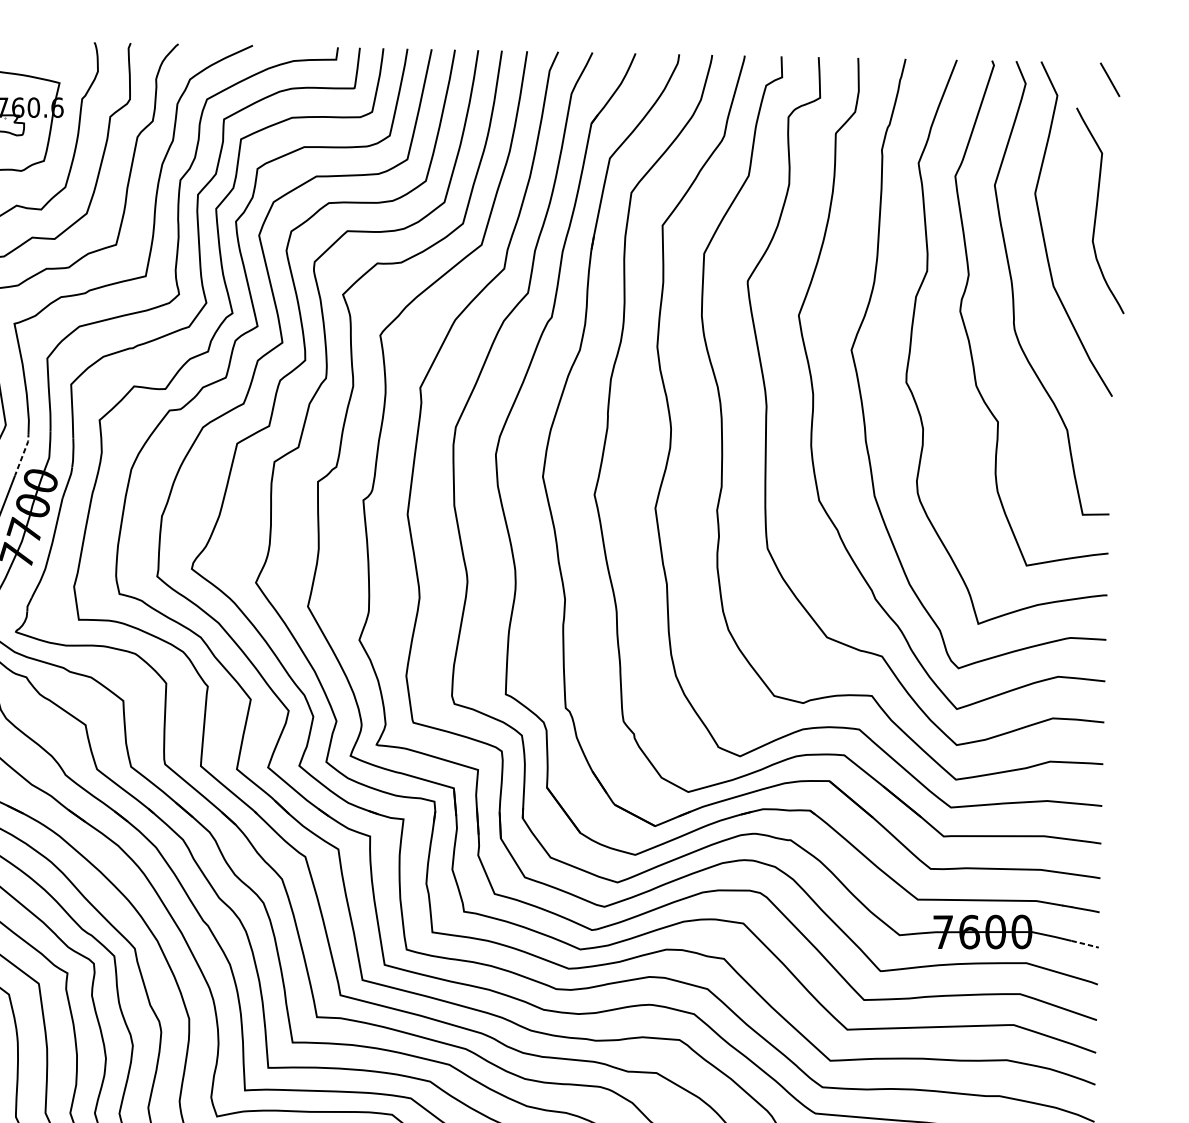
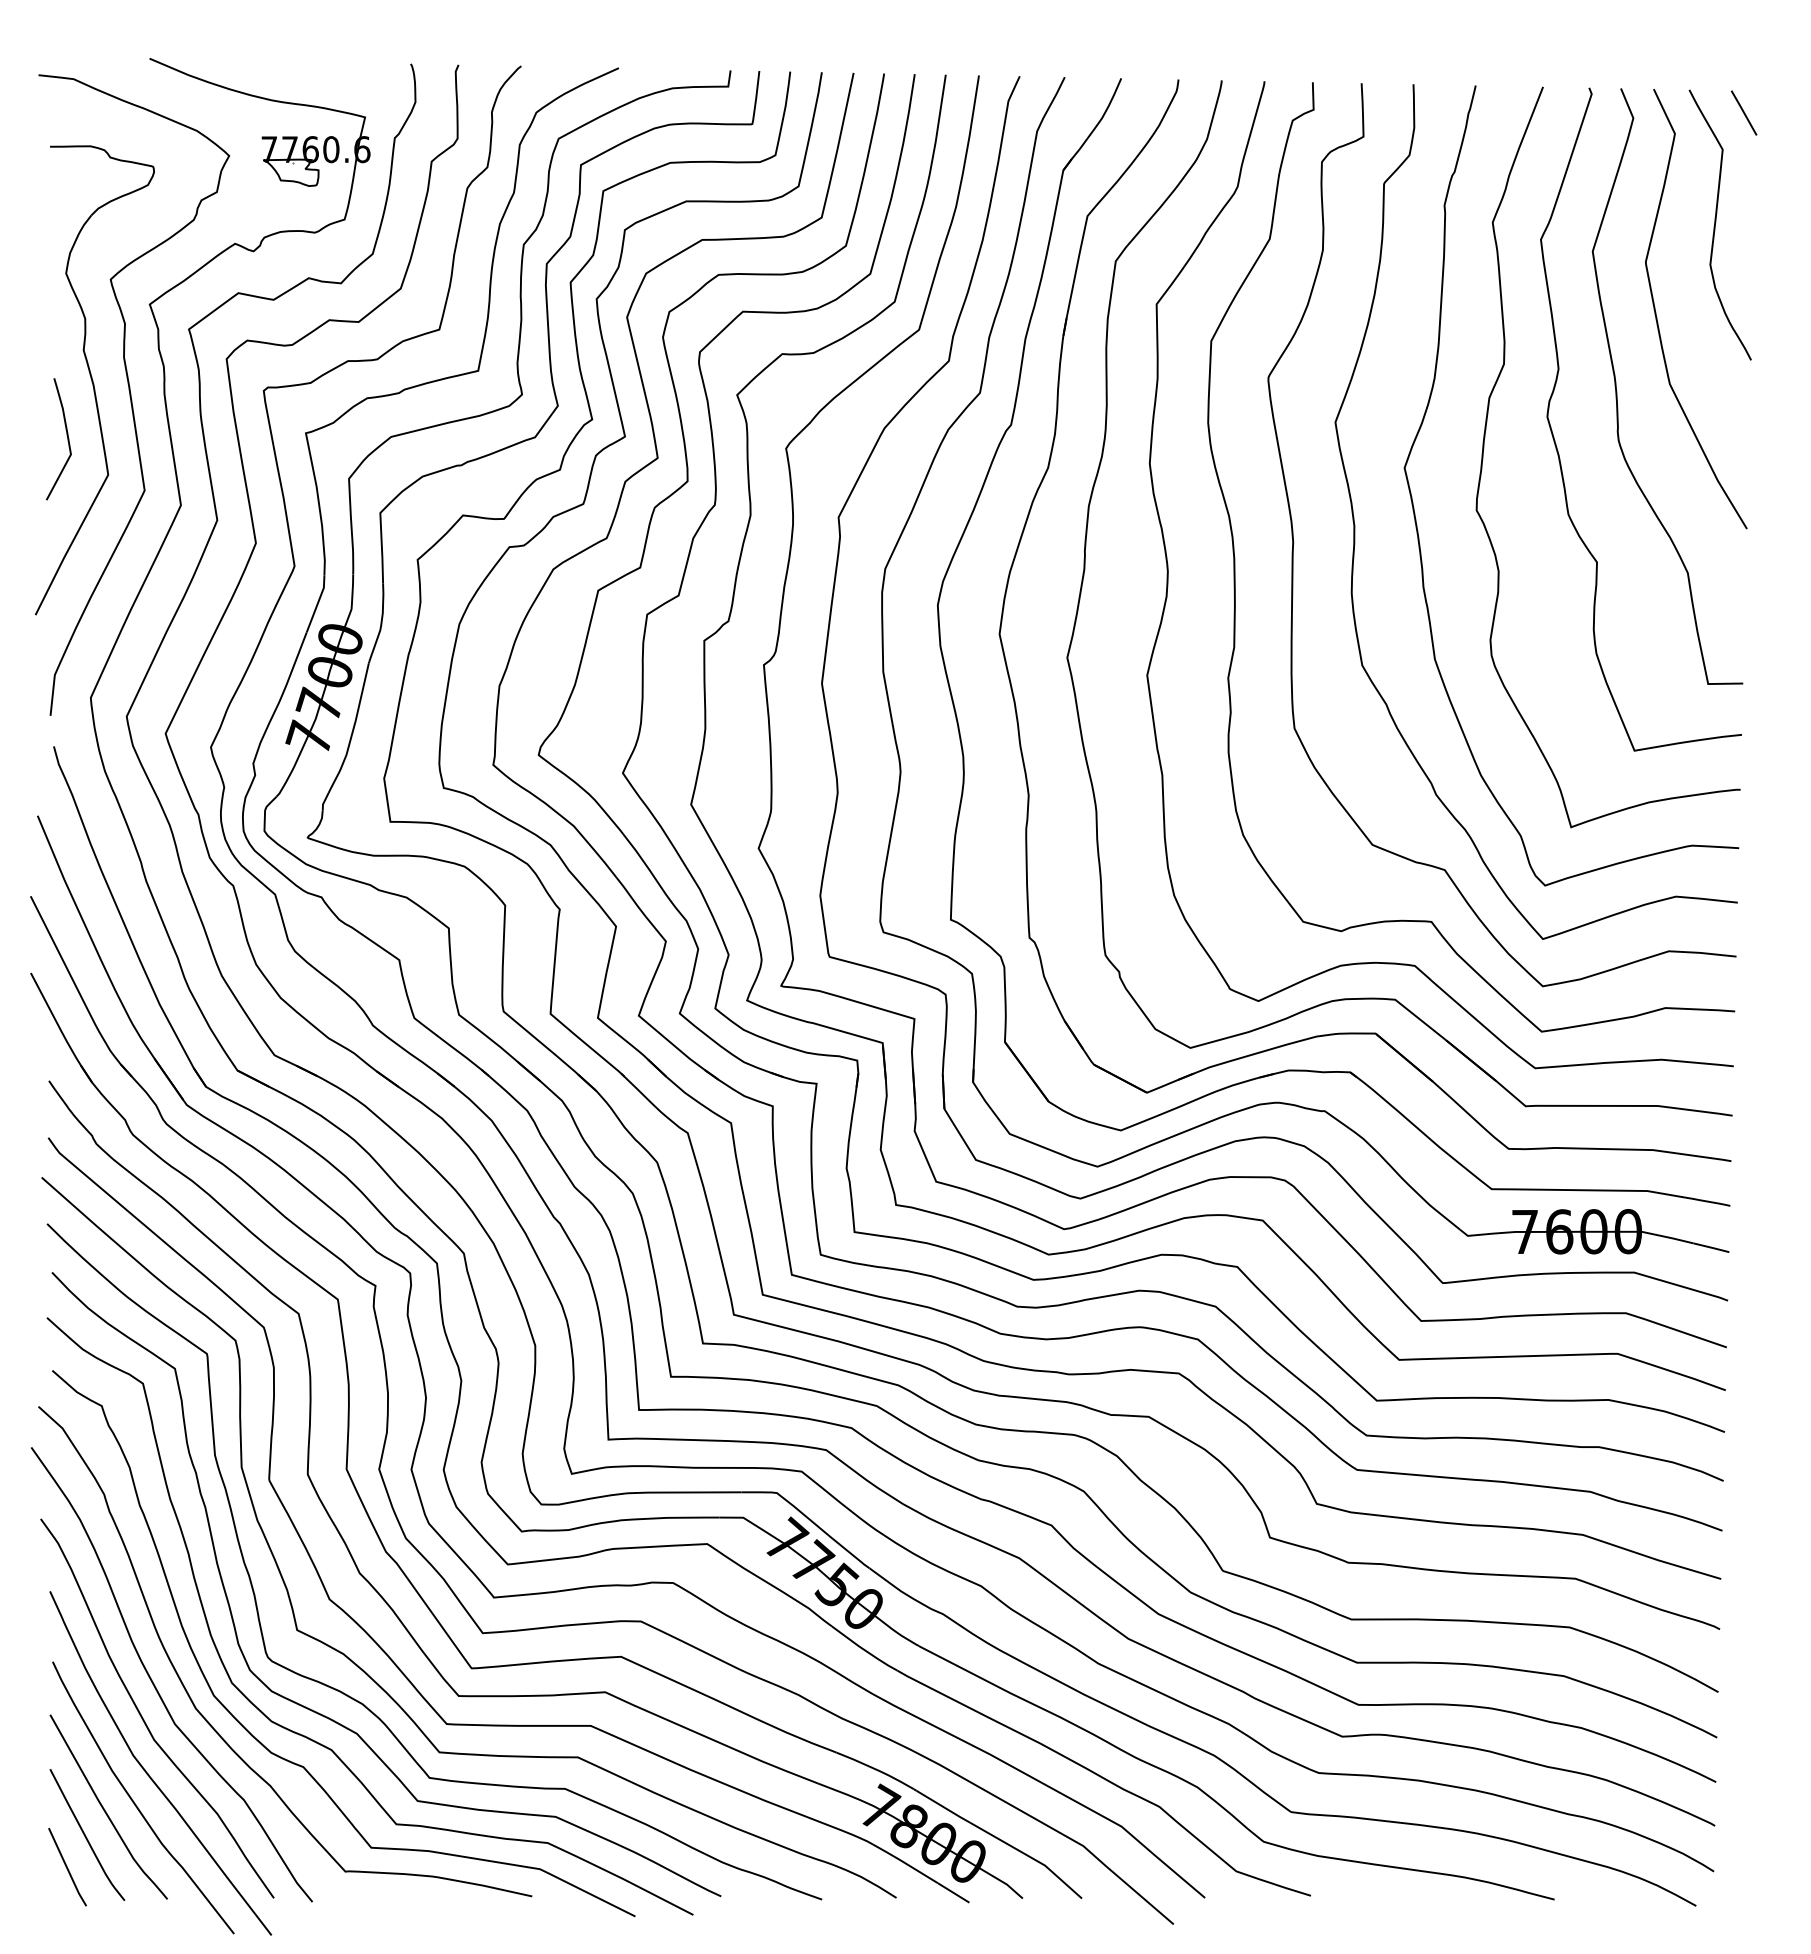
curve: (1097, 208) -> (1716, 222), moved
line: (24, 452) -> (318, 602), dashed -> solid
line: (1086, 944) -> (1712, 1247), dashed -> solid

